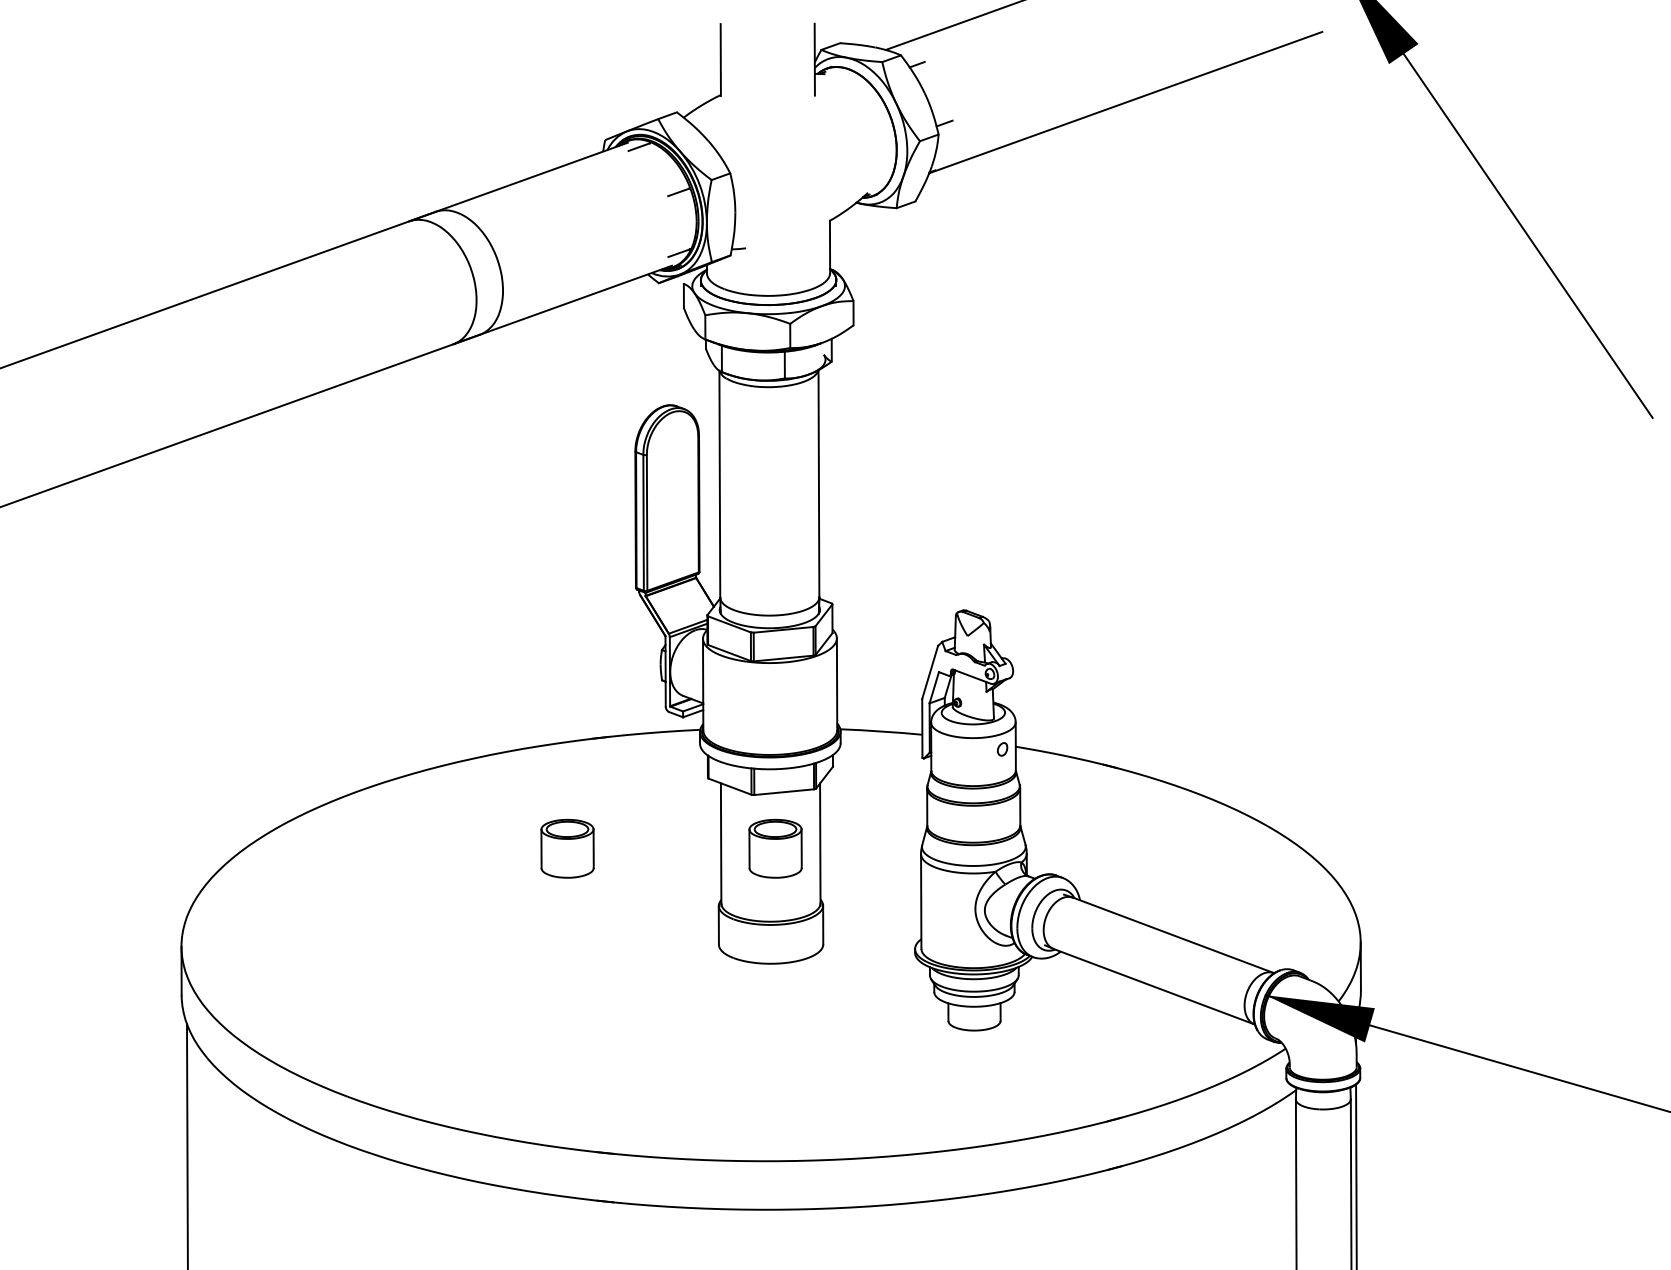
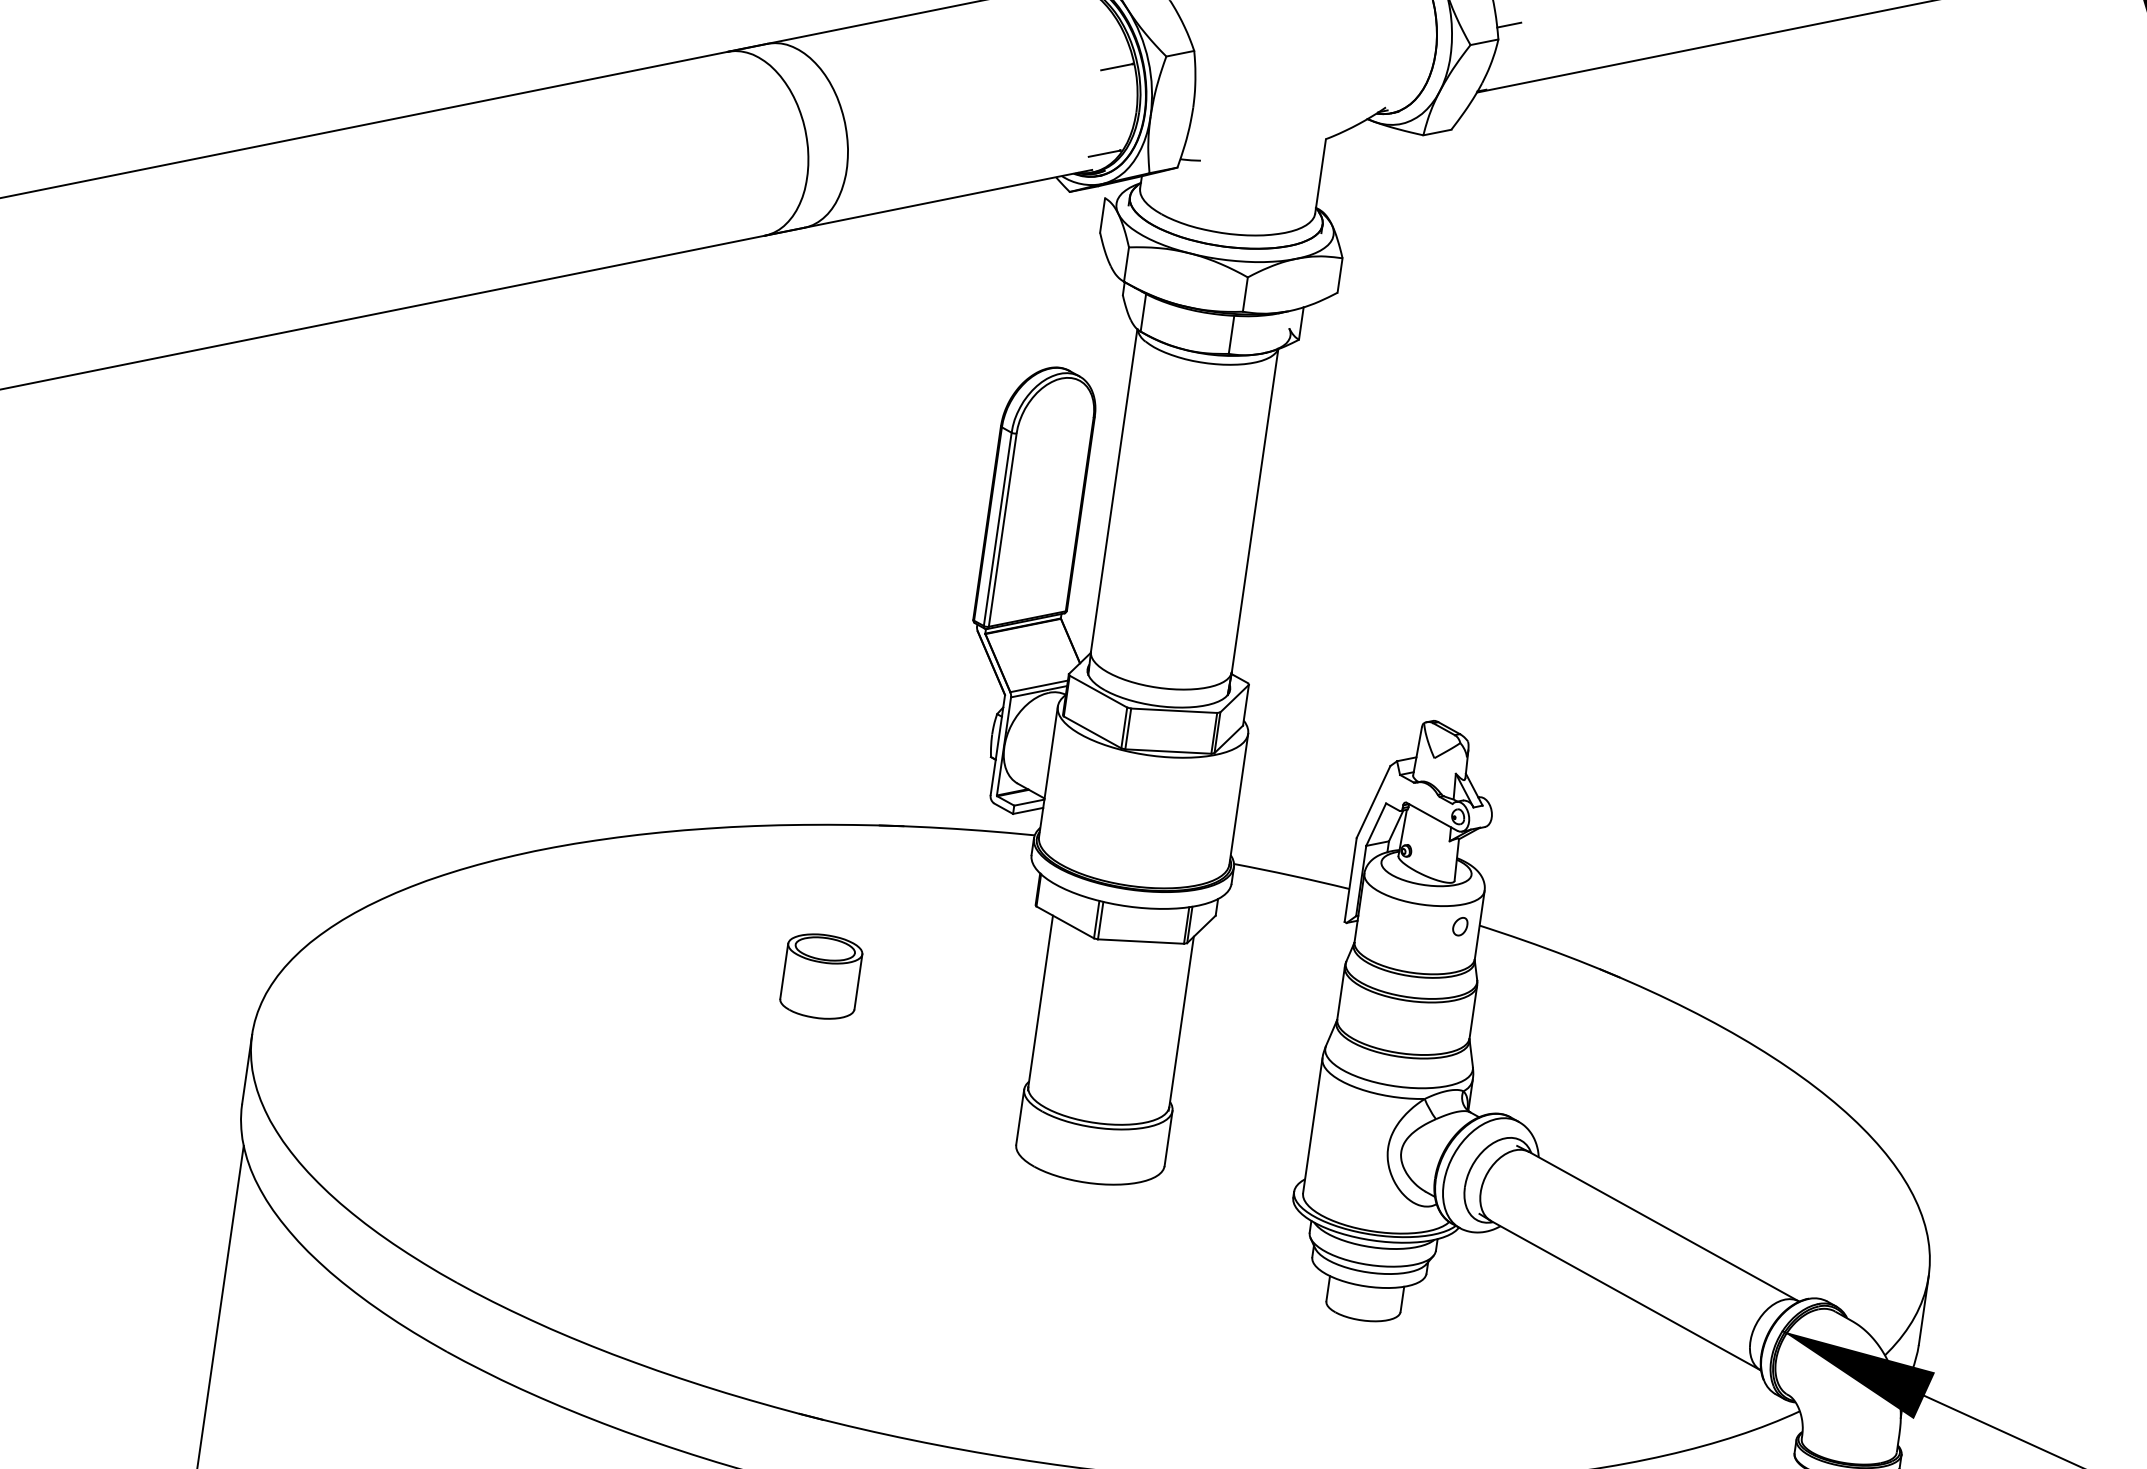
part: (775, 848) -> (1116, 1019), removed

